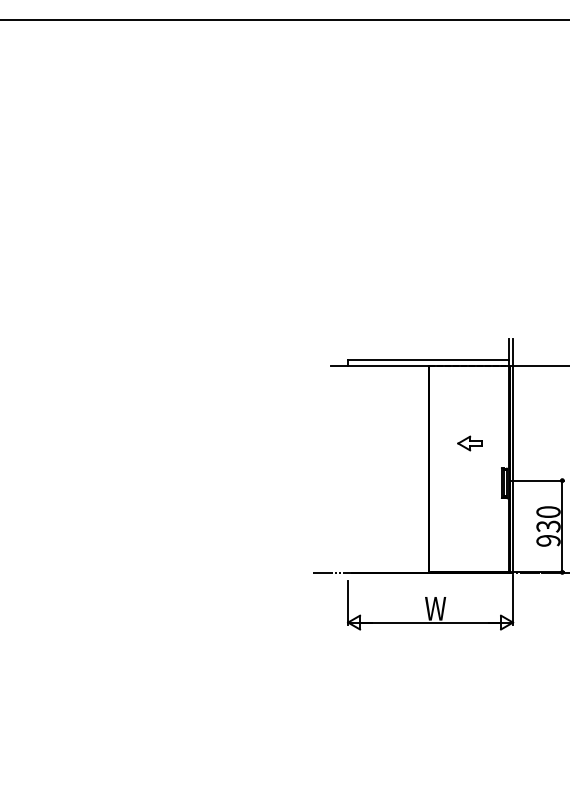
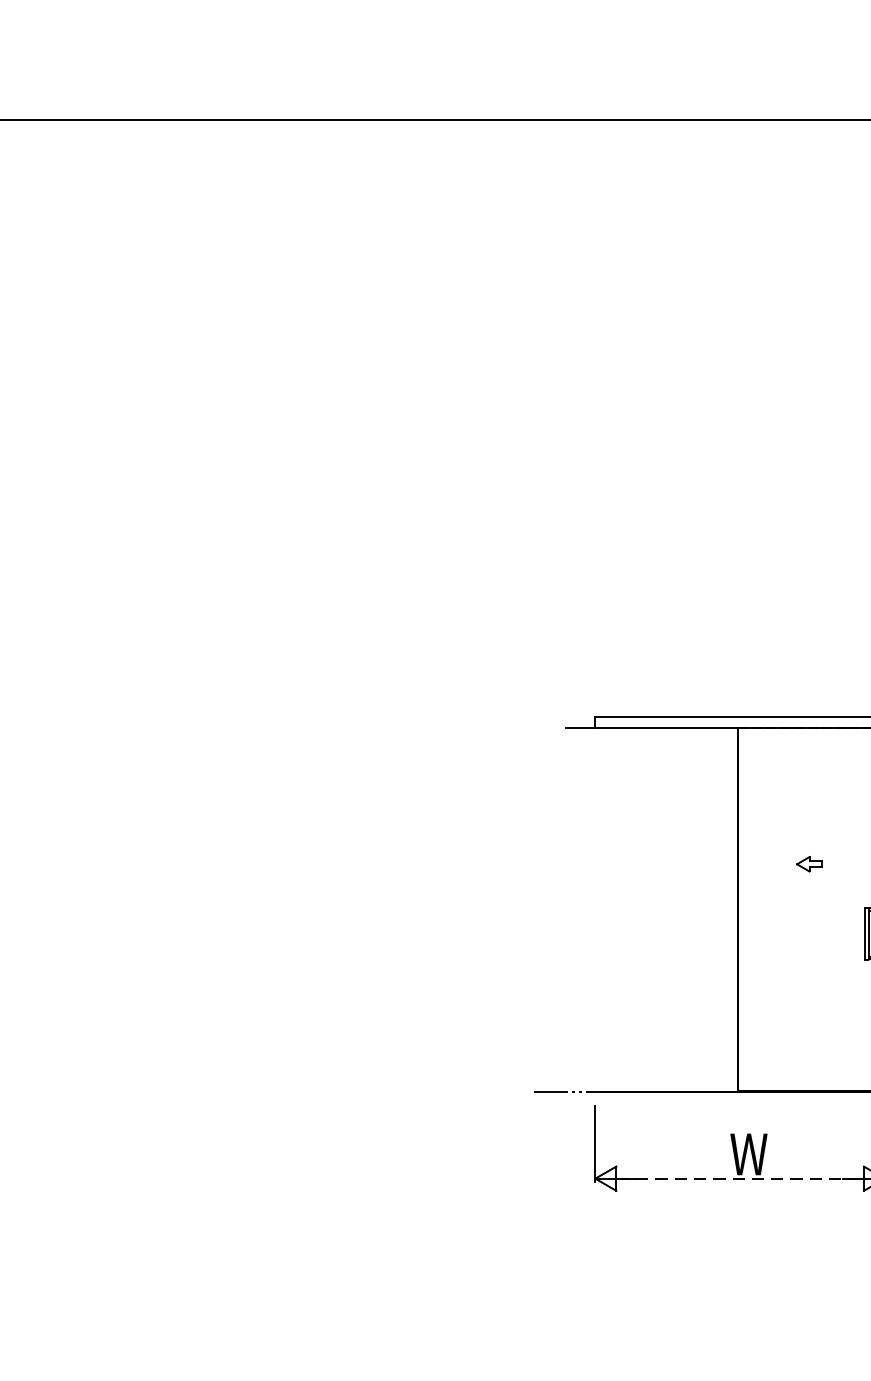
part: (469, 443) -> (808, 864), size x0.6
line: (430, 622) -> (740, 1178), solid -> dashed

